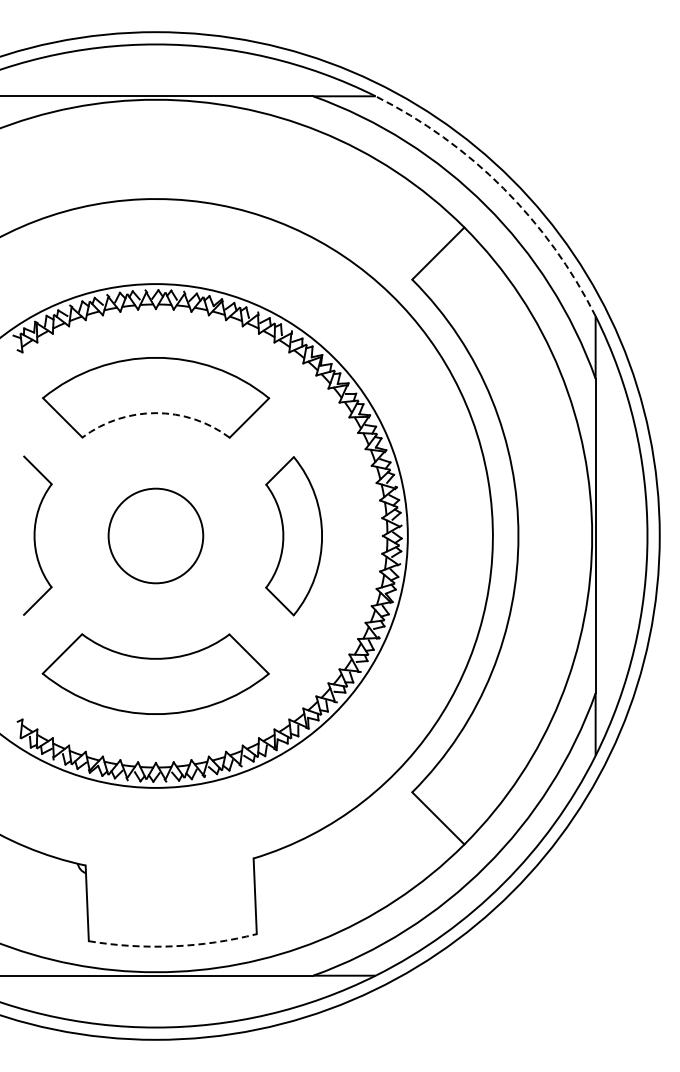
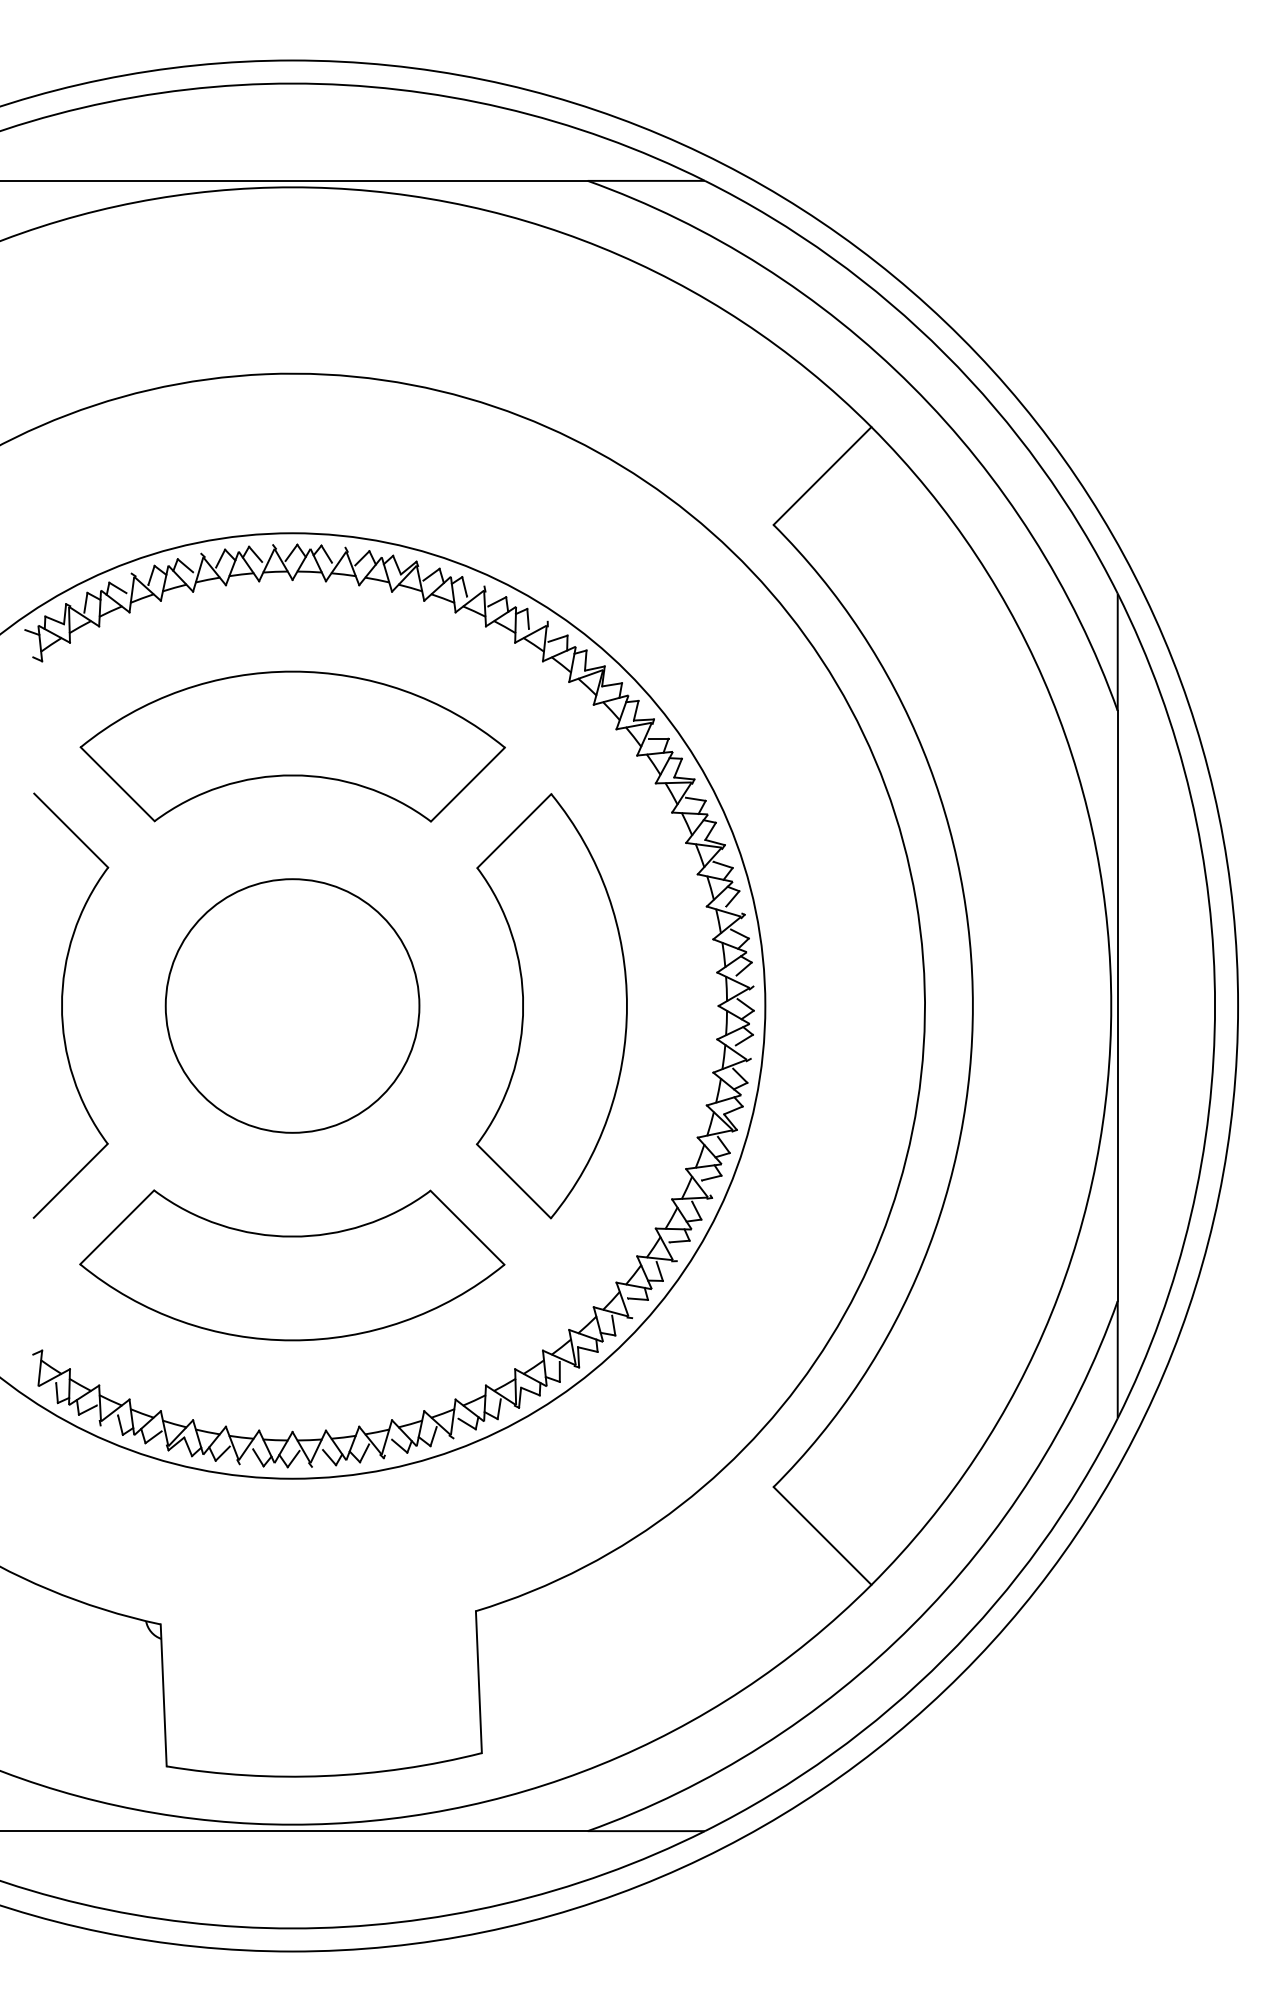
arc: (503, 188) -> (944, 353), dashed -> solid
arc: (156, 413) -> (293, 776), dashed -> solid
part: (37, 535) -> (70, 1005), size x1.43
circle: (155, 535) -> (291, 1005), size x1.43
part: (293, 536) -> (550, 1006), size x1.43
arc: (173, 946) -> (325, 1776), dashed -> solid

